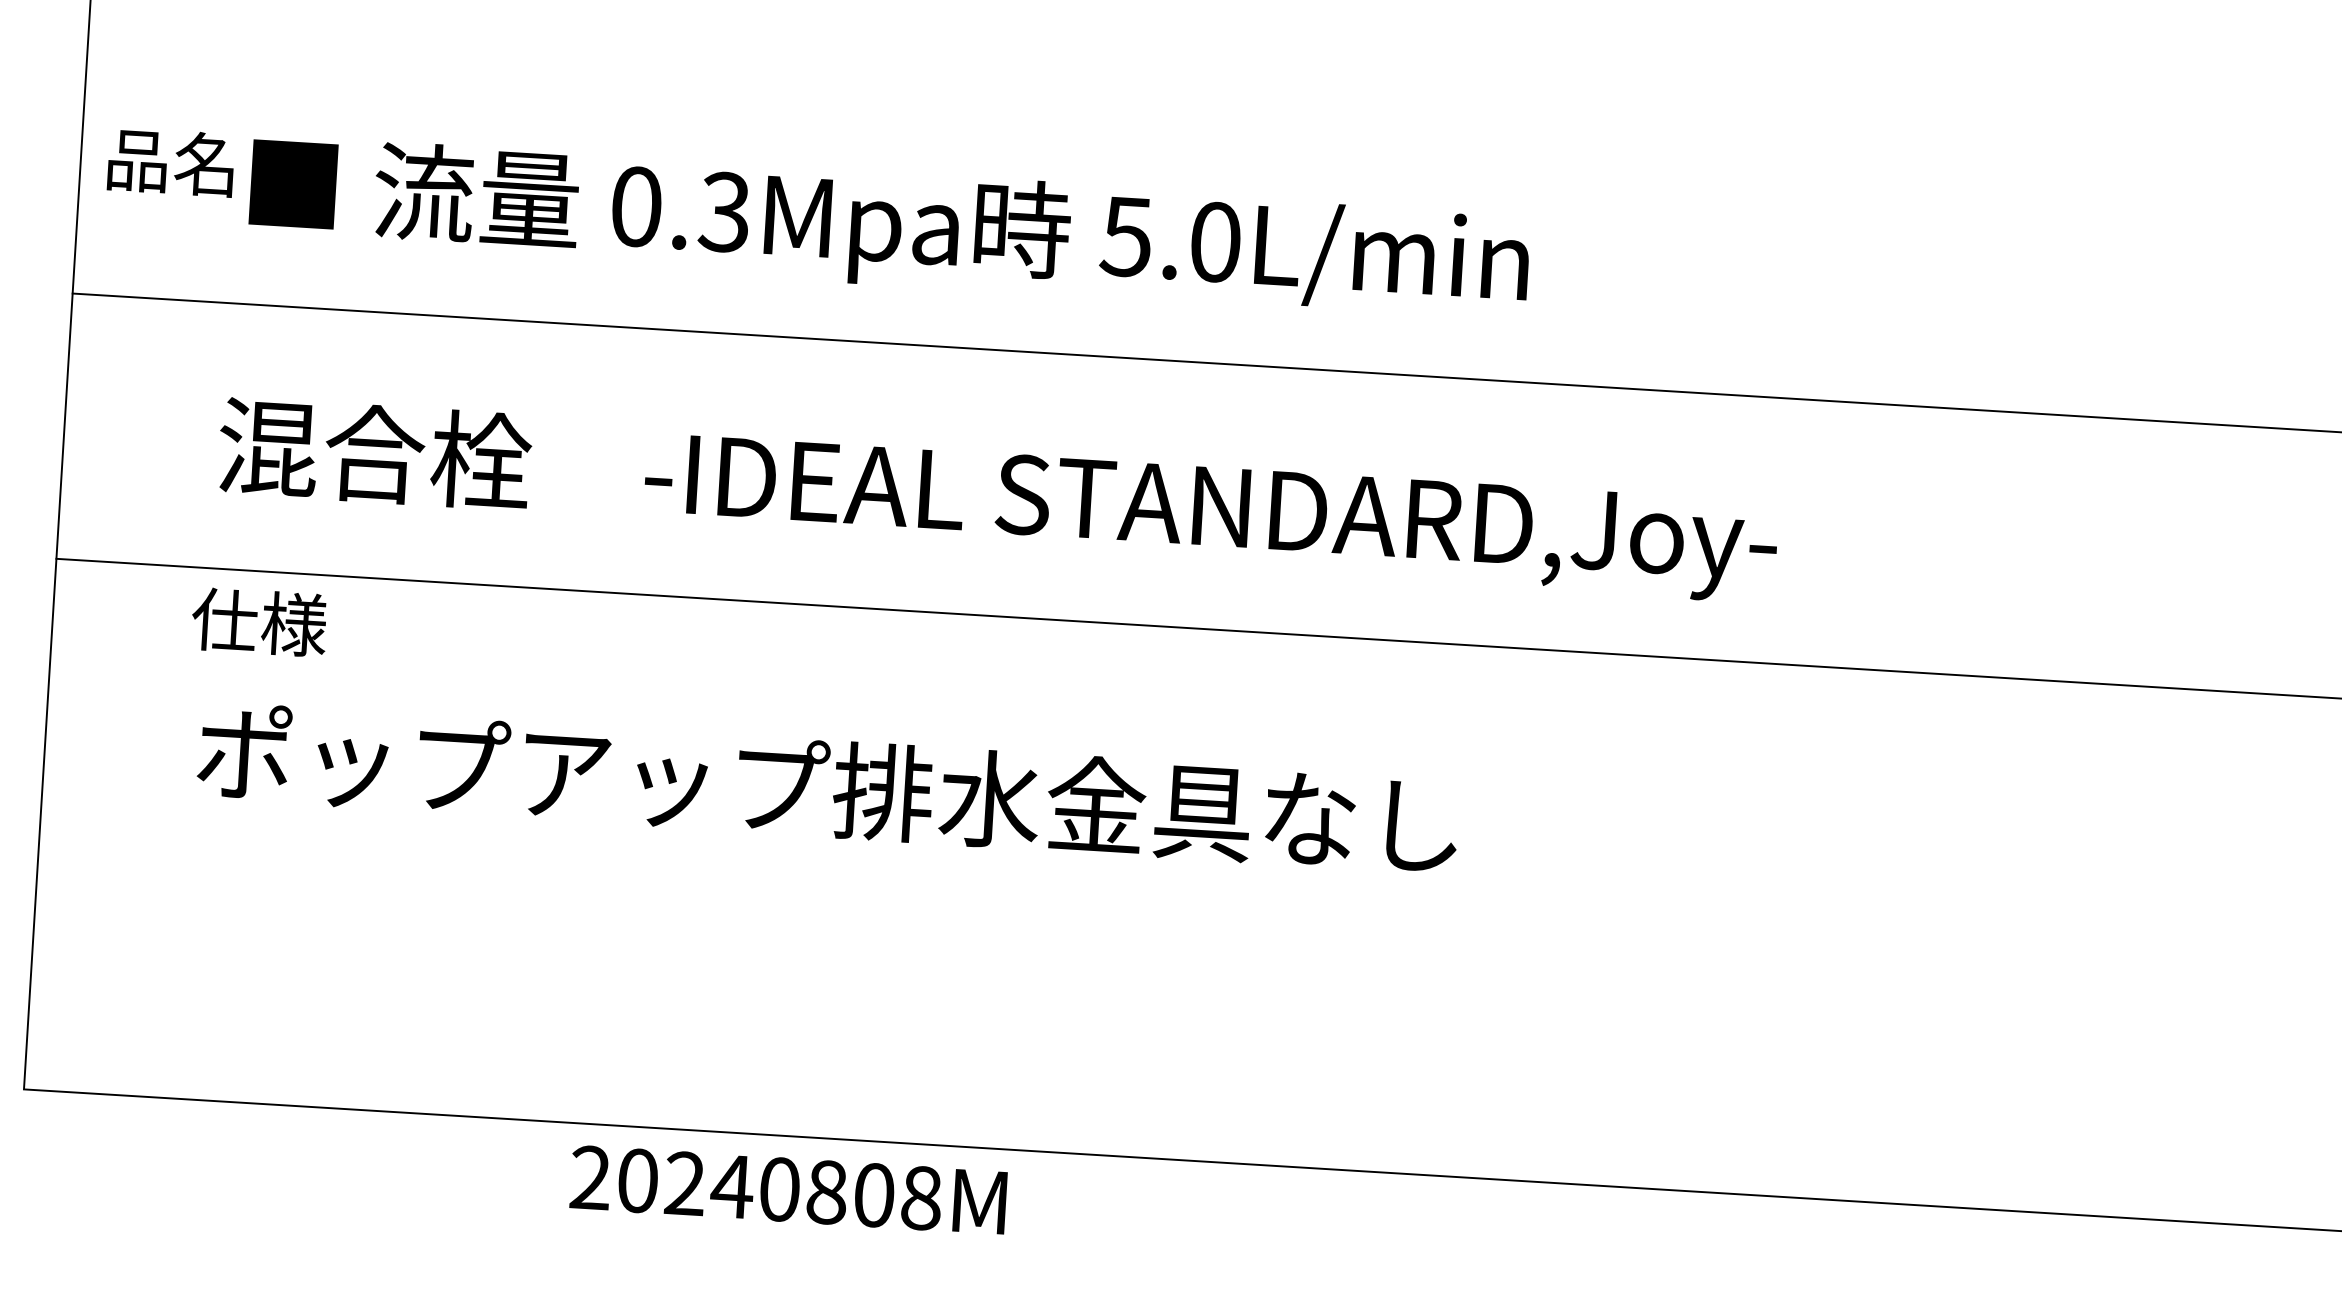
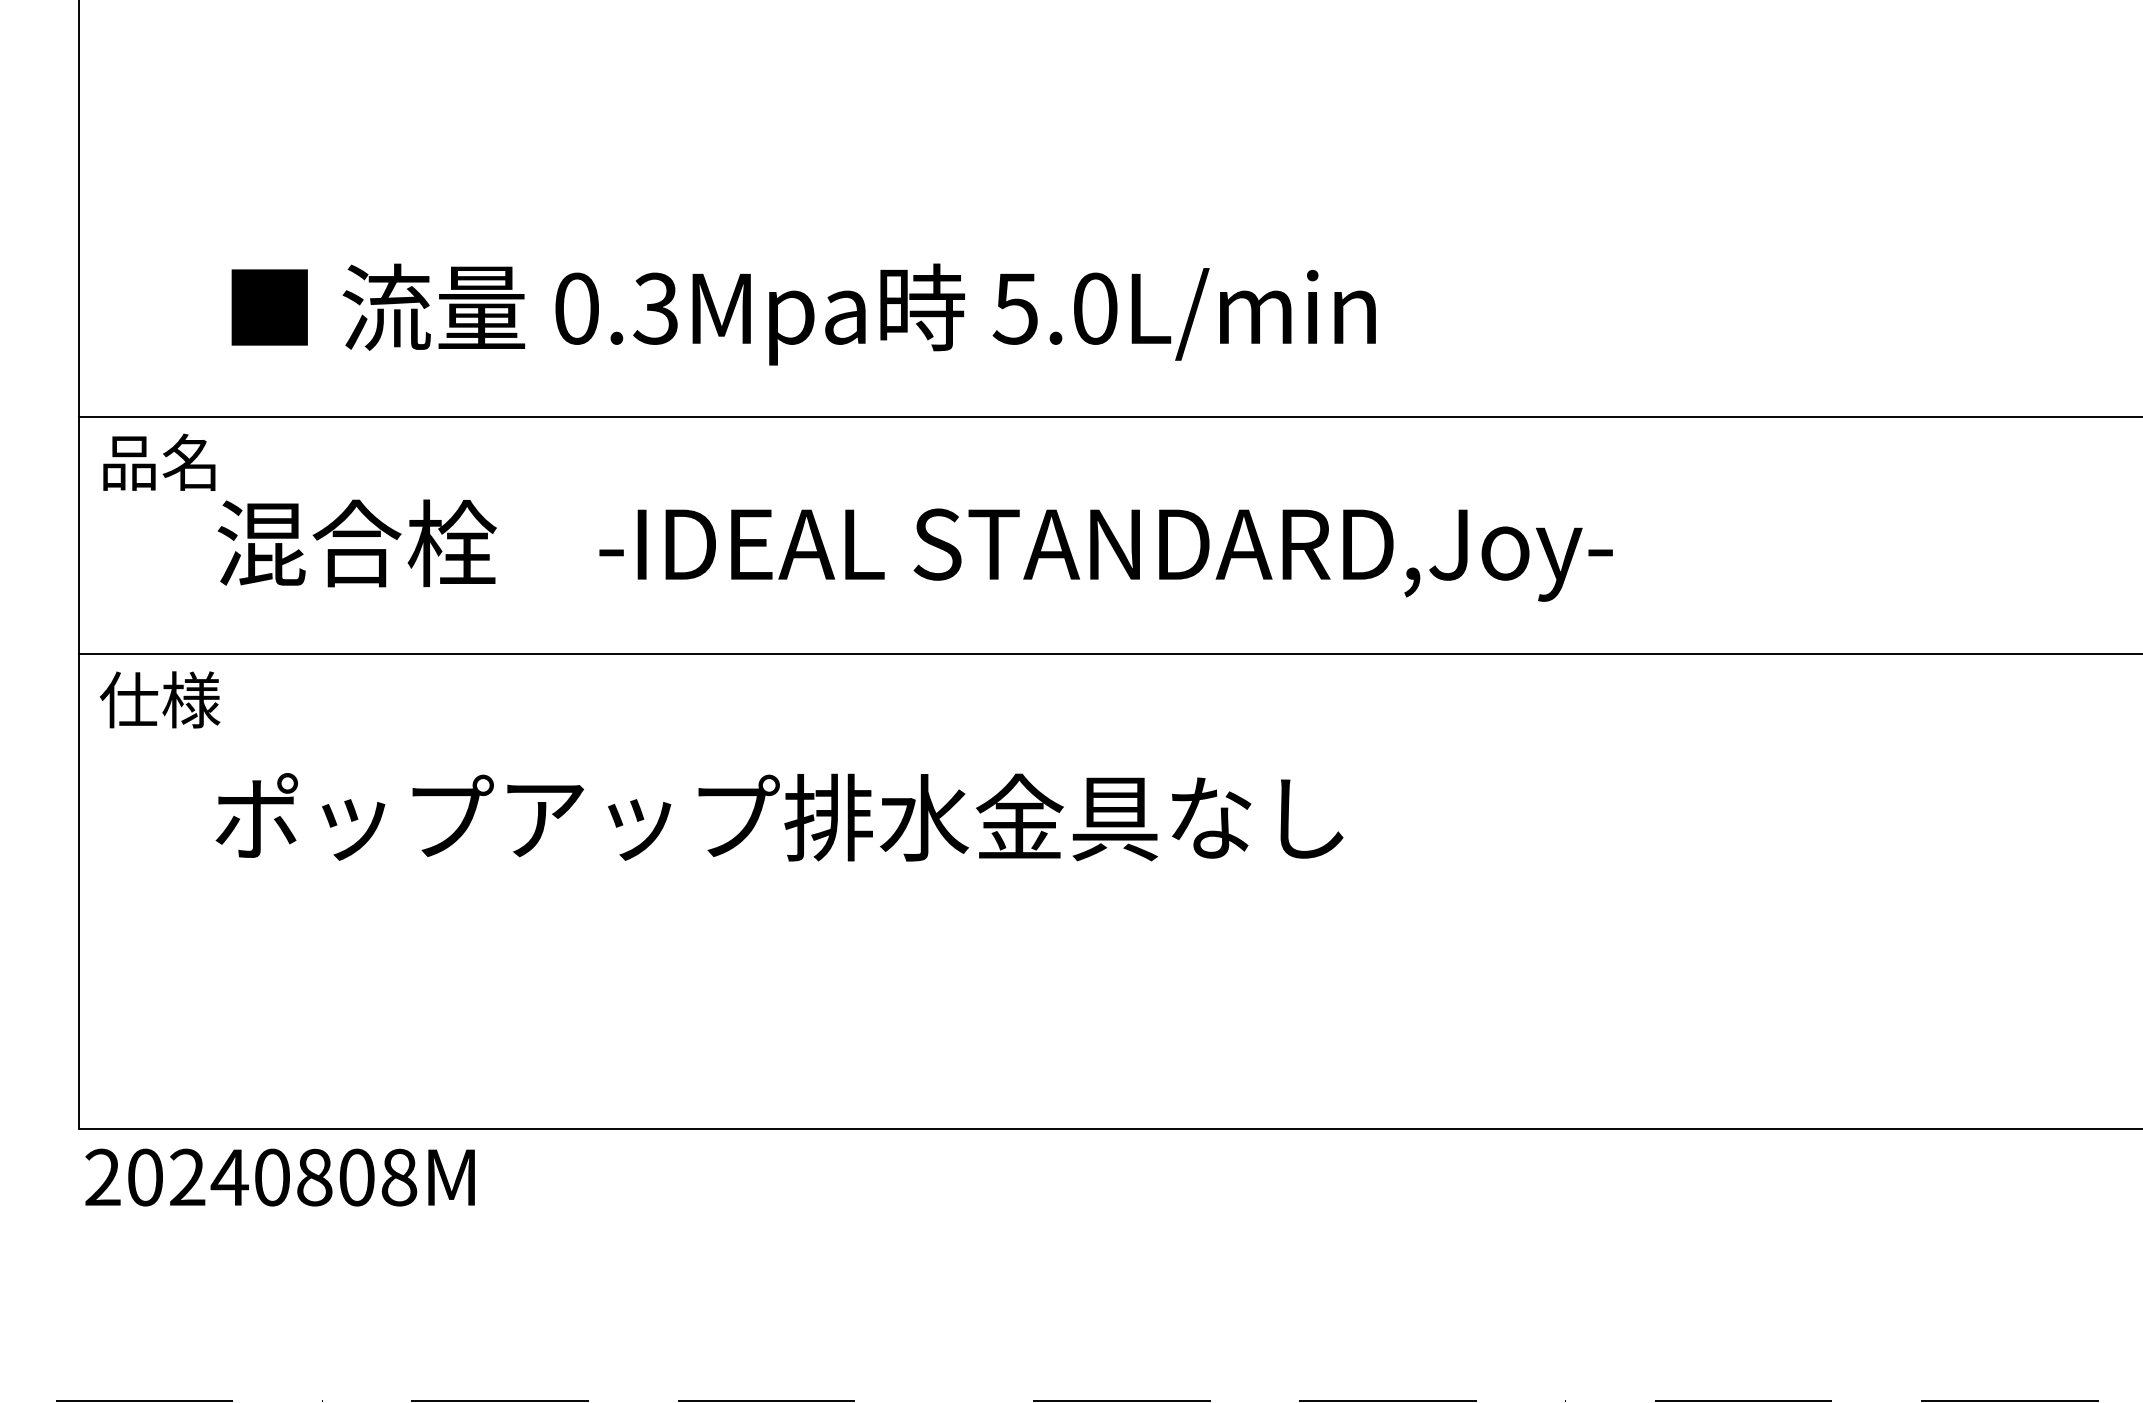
text: (171, 161) -> (159, 461), moved
text: (259, 621) -> (160, 699), moved
text: (787, 1189) -> (279, 1177), moved

